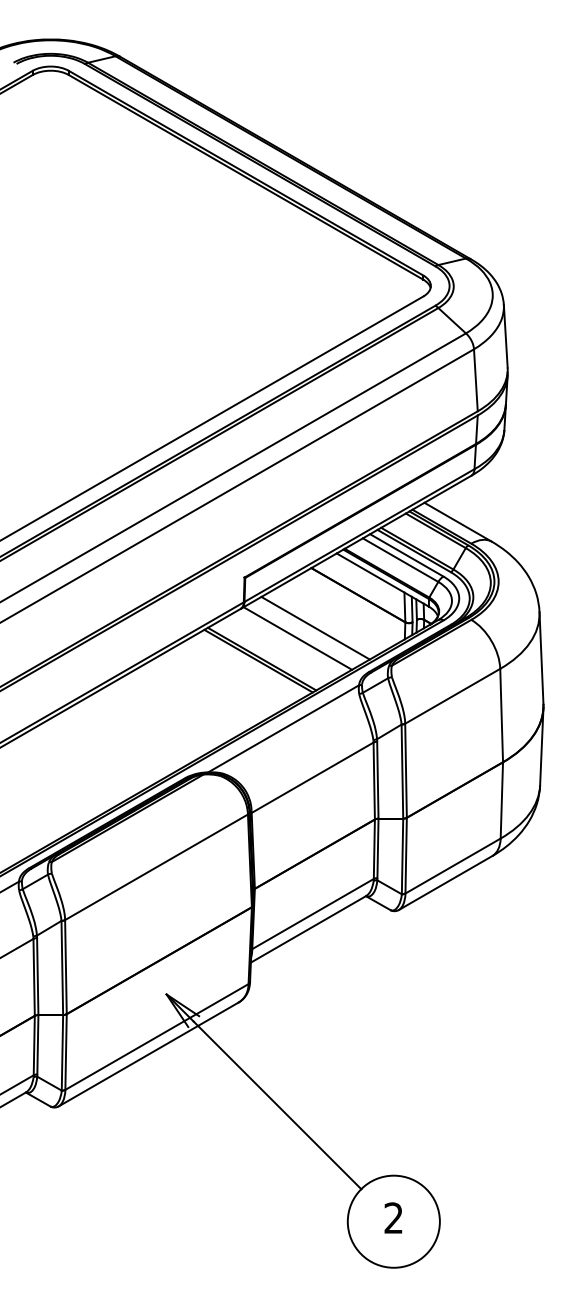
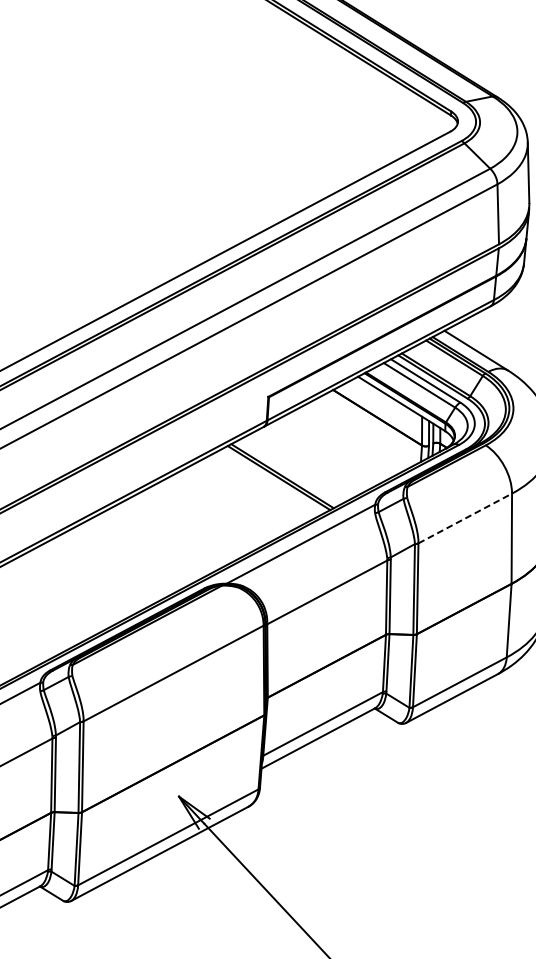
line: (315, 627) -> (335, 447), removed
line: (297, 638) -> (317, 457), removed
line: (452, 696) -> (465, 518), solid -> dashed

